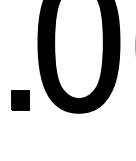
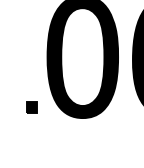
part: (19, 100) -> (31, 107), size x0.7

